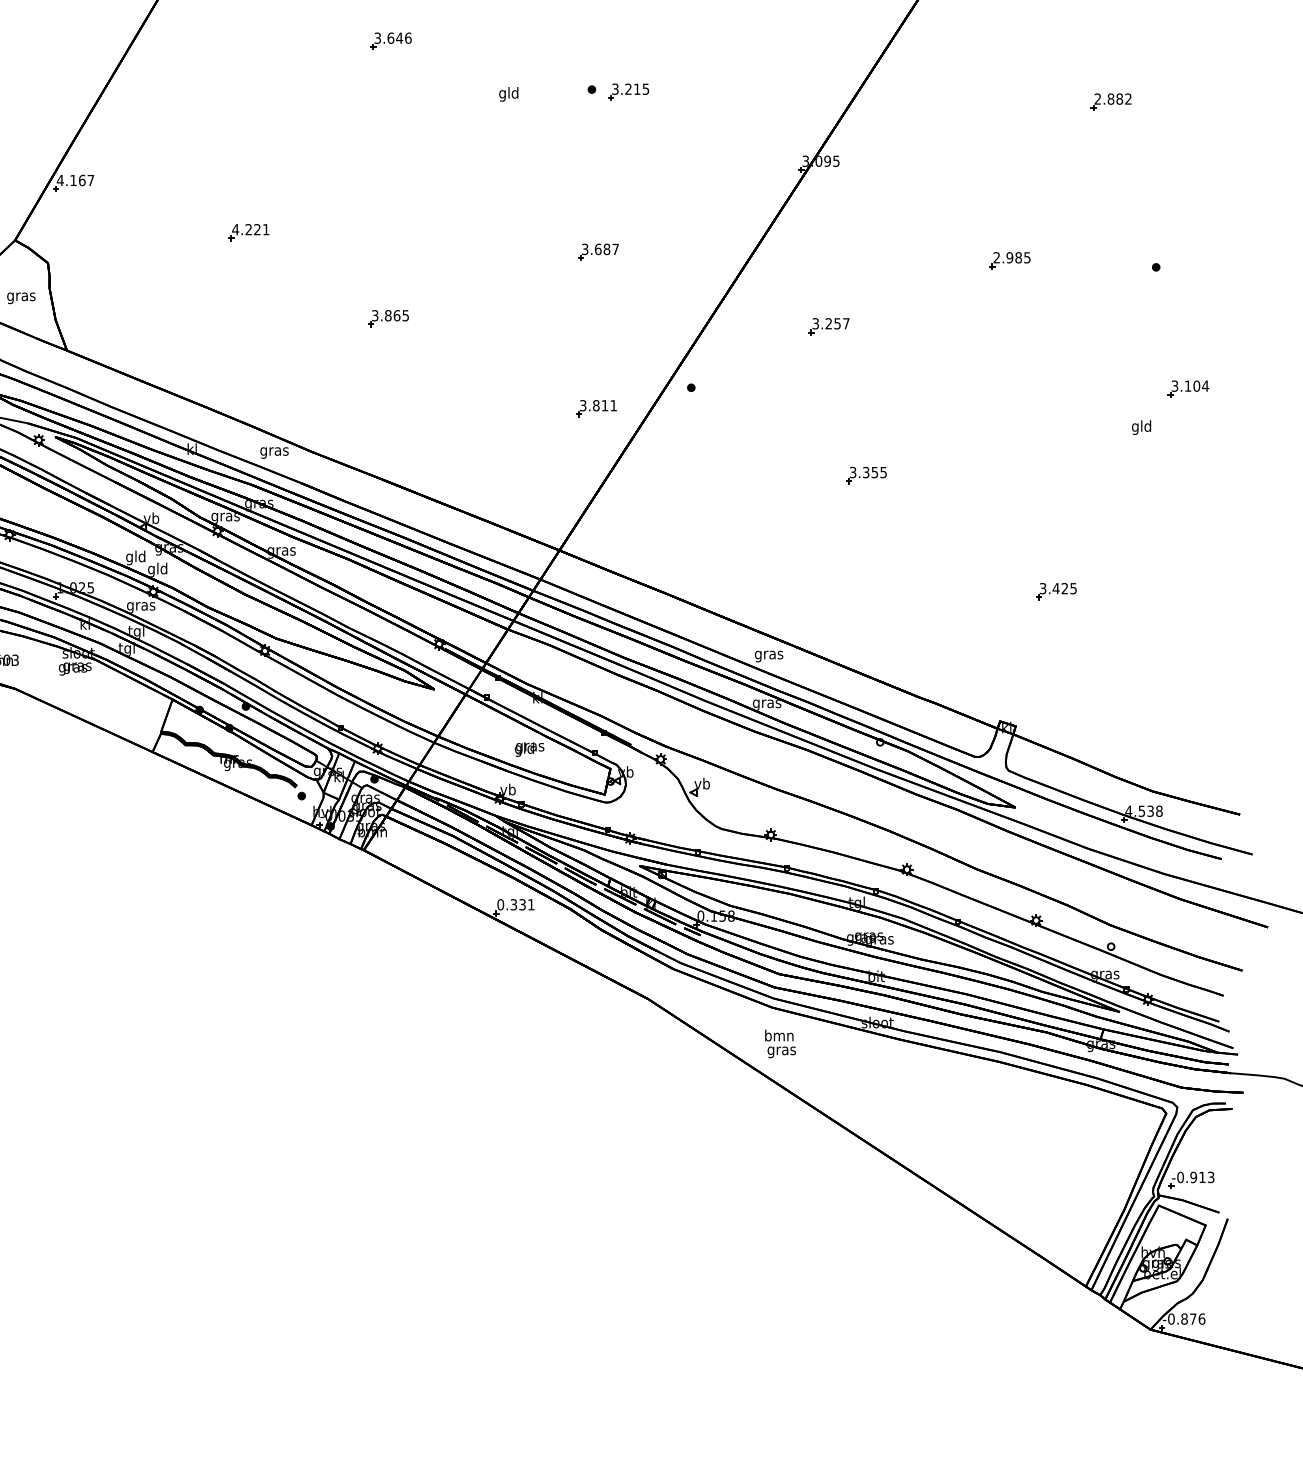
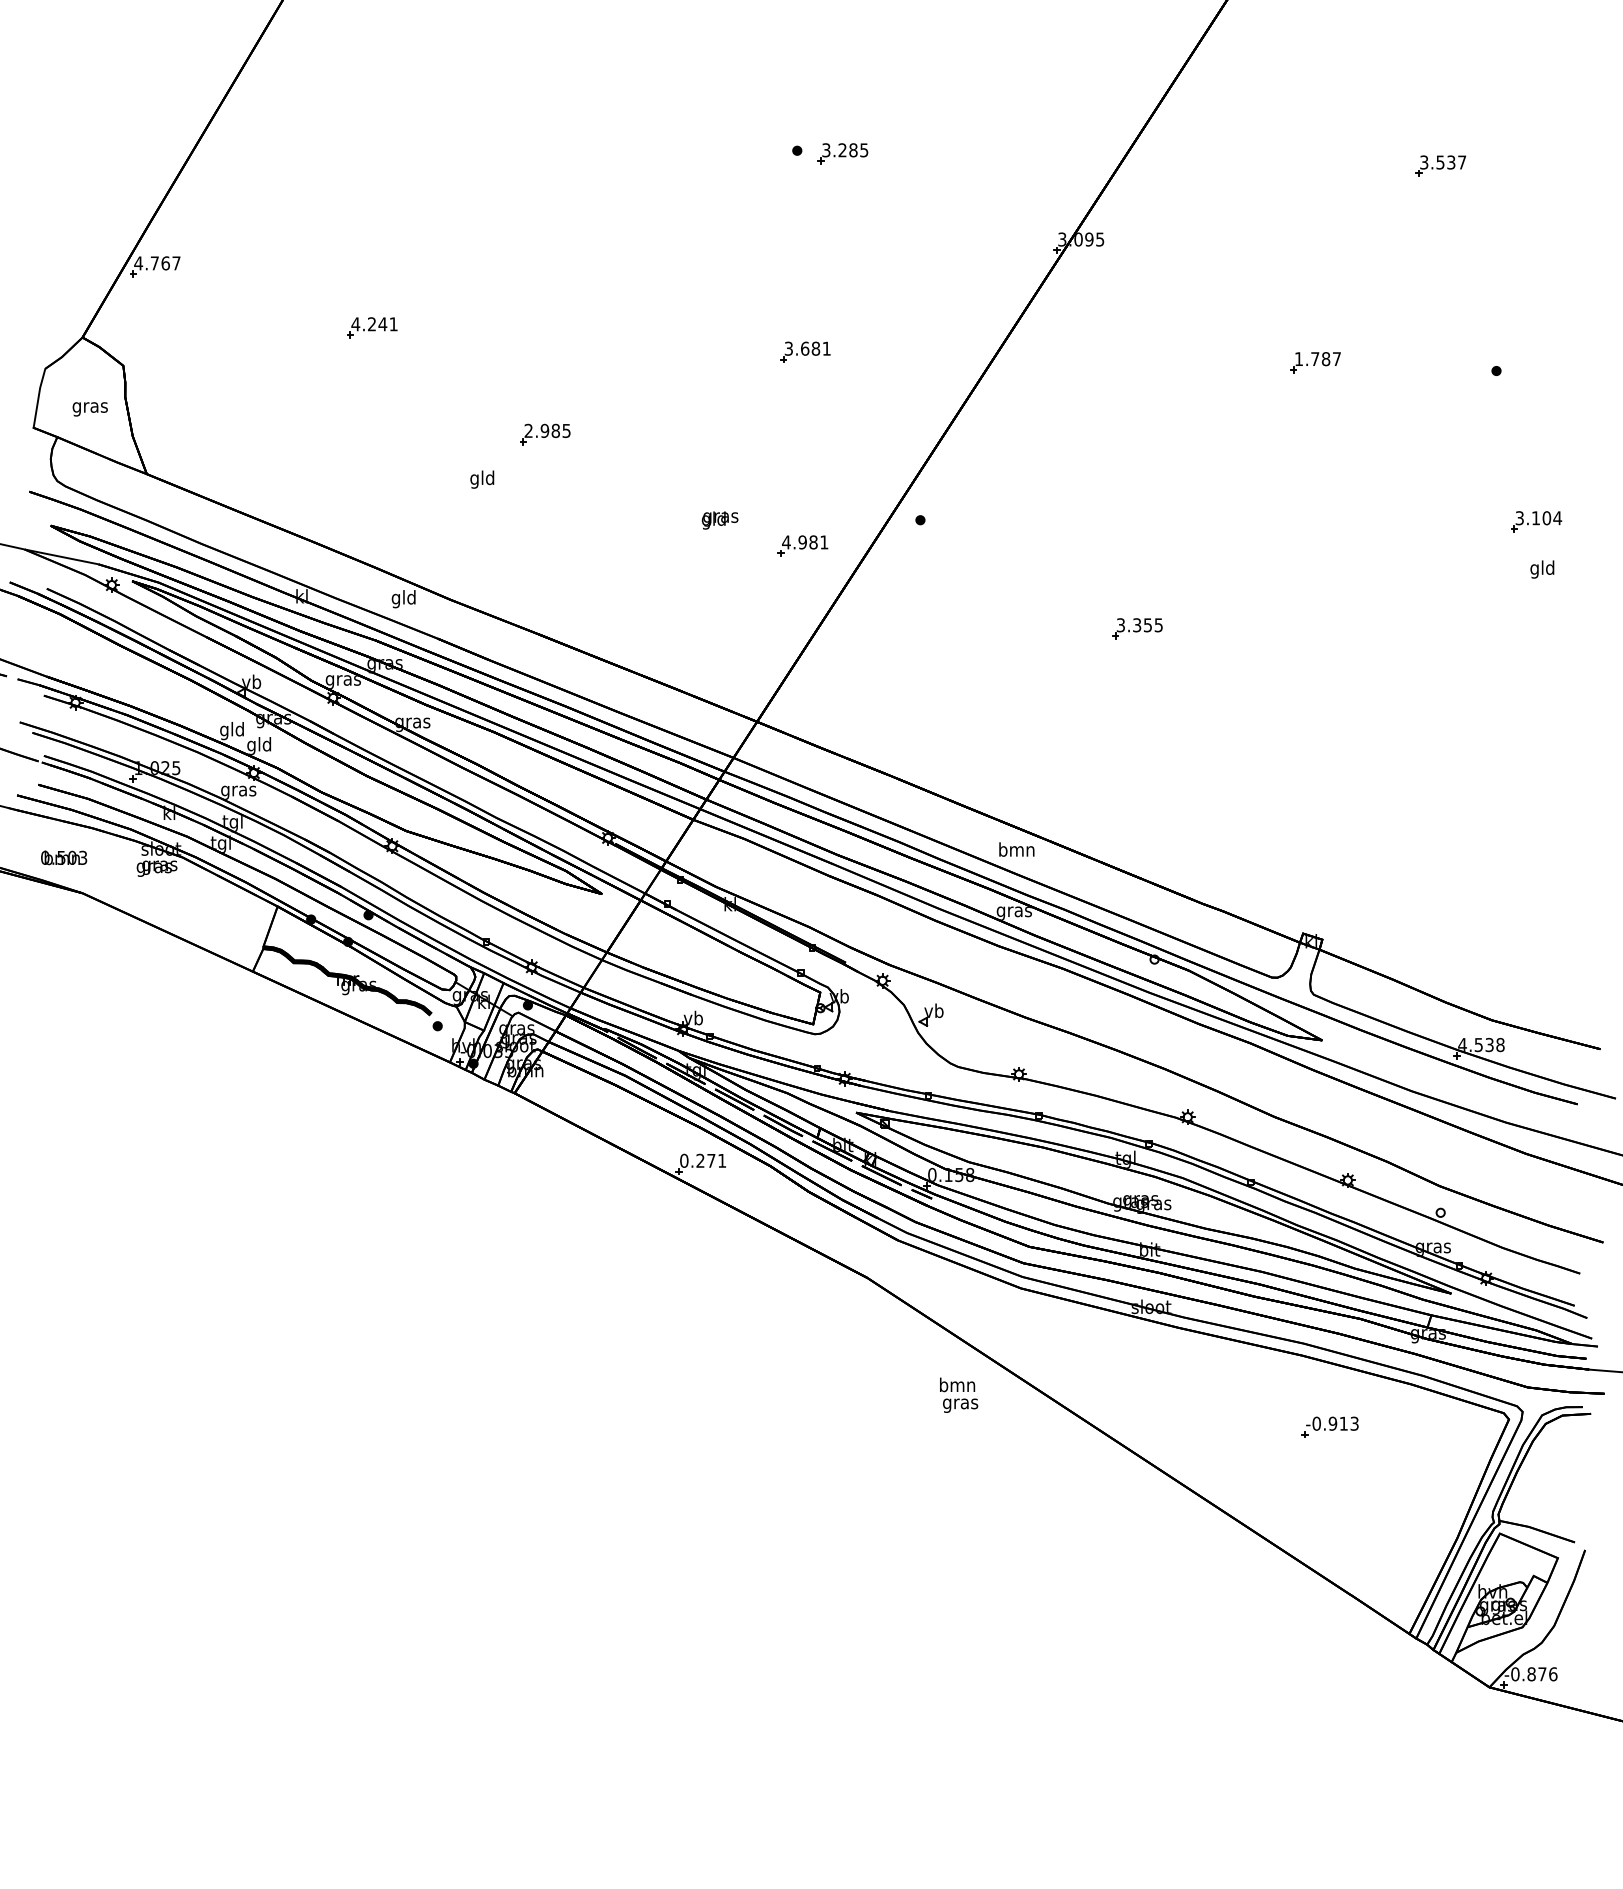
part: (391, 40) -> (548, 90), removed
text: (637, 89) -> (853, 150), 3.215 -> 3.285
text: (508, 94) -> (482, 479), moved
text: (1113, 99) -> (1443, 162), 2.882 -> 3.537
text: (73, 180) -> (154, 263), 4.167 -> 4.767
text: (257, 229) -> (382, 324), 4.221 -> 4.241
text: (615, 249) -> (826, 348), 3.687 -> 3.681
text: (1011, 258) -> (1317, 359), 2.985 -> 1.787
text: (386, 315) -> (542, 430), 3.865 -> 2.985
part: (829, 326) -> (1091, 444), removed
text: (593, 405) -> (799, 542), 3.811 -> 4.981
text: (1141, 427) -> (1542, 569), moved
text: (274, 451) -> (403, 599), gras -> gld
part: (1056, 591) -> (1372, 772), removed
text: (768, 655) -> (1016, 851), gras -> bmn
text: (529, 749) -> (719, 520), moved
text: (517, 904) -> (705, 1160), 0.331 -> 0.271
text: (780, 1043) -> (959, 1394), moved
part: (1190, 1179) -> (1329, 1426), moved

